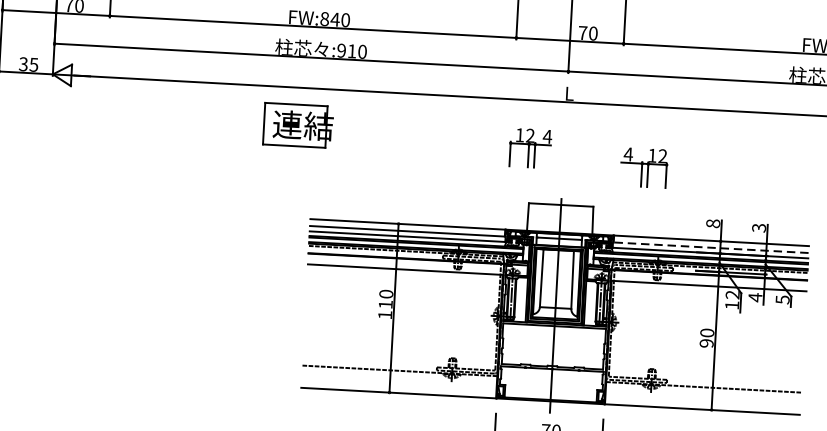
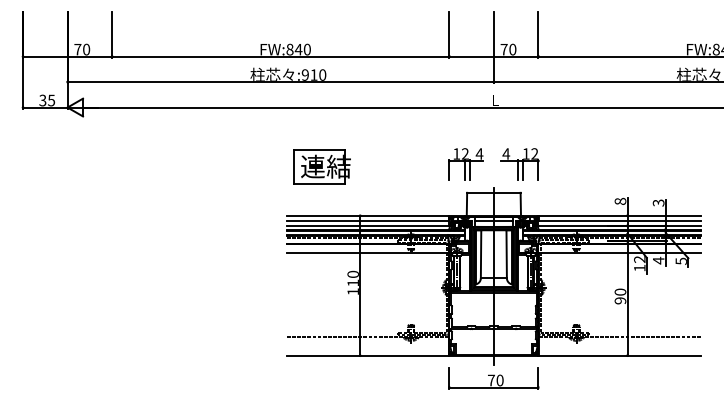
part: (297, 125) -> (321, 166), moved
part: (529, 148) -> (465, 164), moved
part: (643, 167) -> (519, 164), moved
line: (710, 247) -> (619, 221), dashed -> solid

